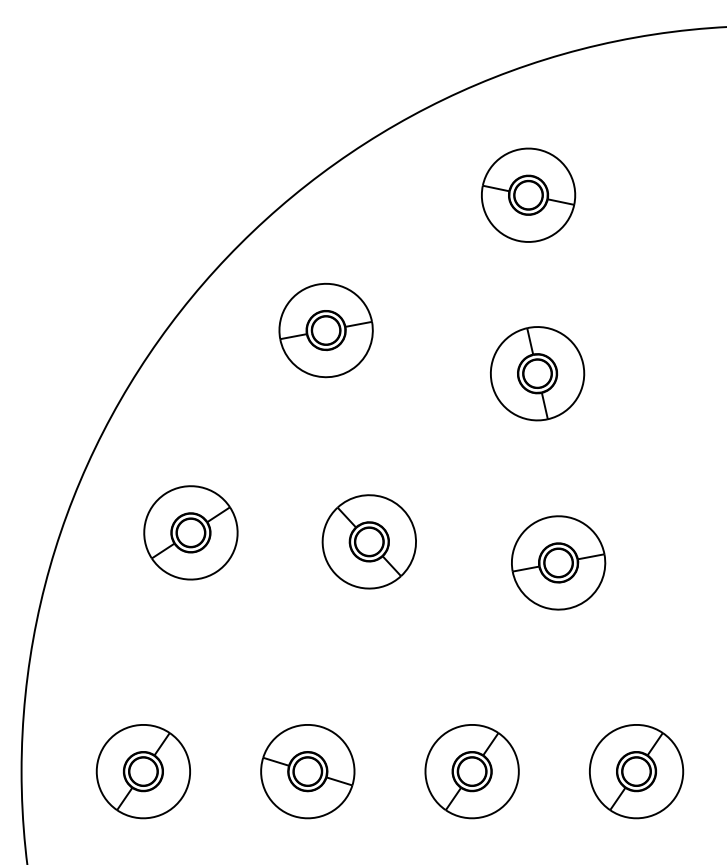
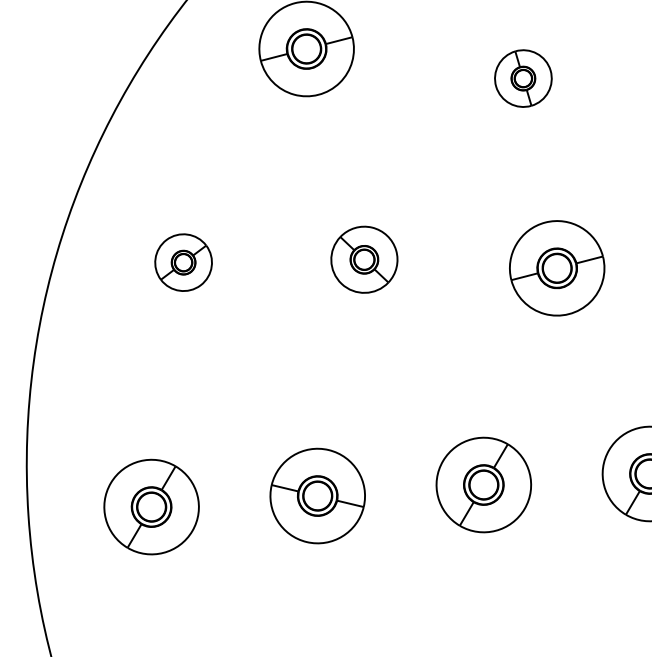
part: (537, 373) -> (523, 78), size x0.6
part: (190, 532) -> (183, 262), size x0.6
part: (368, 541) -> (363, 259), size x0.7

